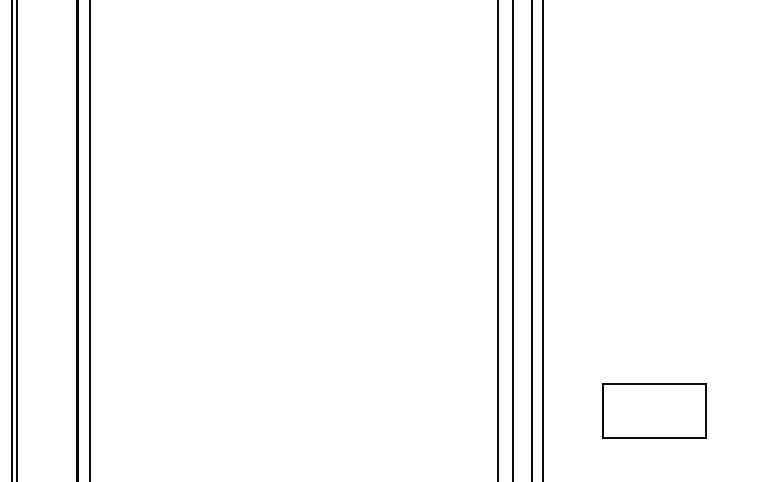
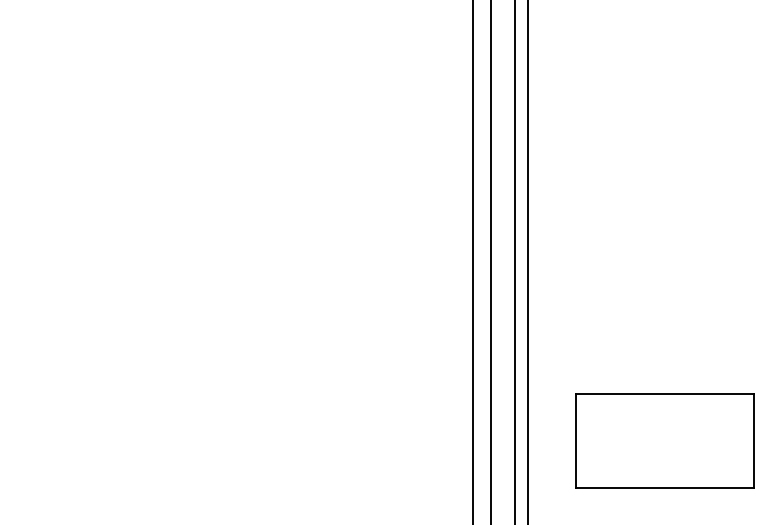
part: (654, 410) -> (665, 439), size x1.4

